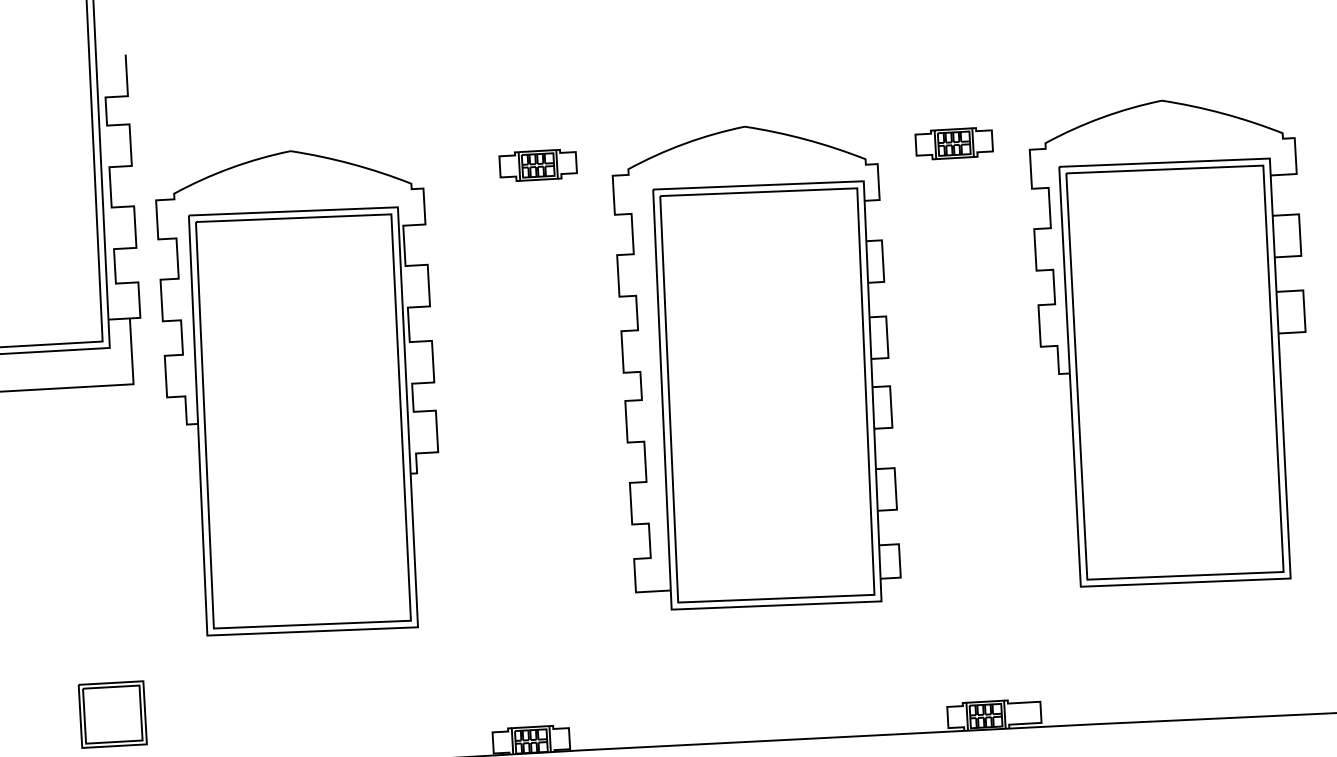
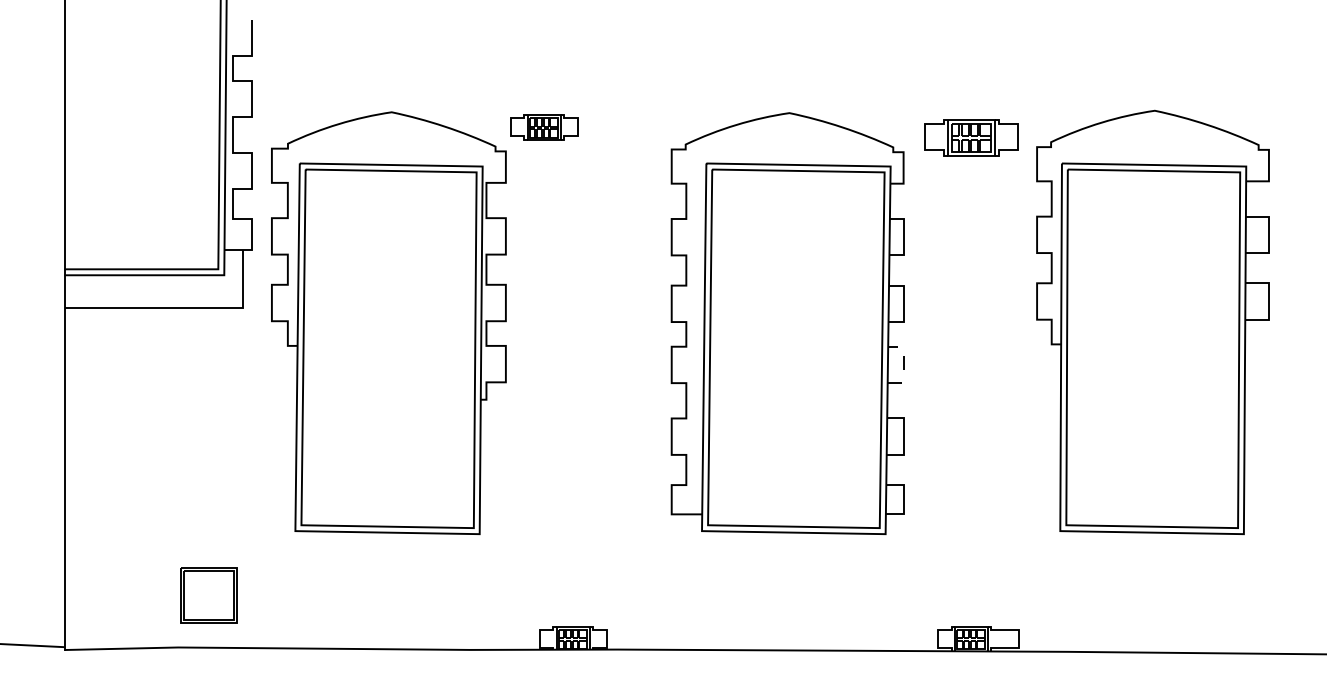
part: (954, 144) -> (971, 138), size x1.4
part: (538, 165) -> (544, 127), moved
line: (891, 406) -> (903, 364), solid -> dashed

